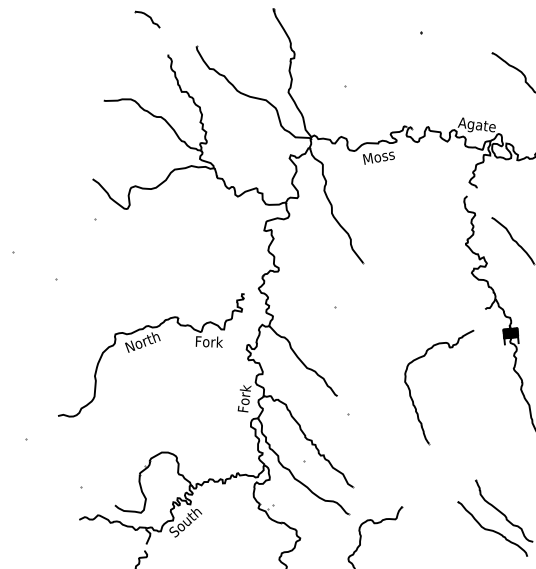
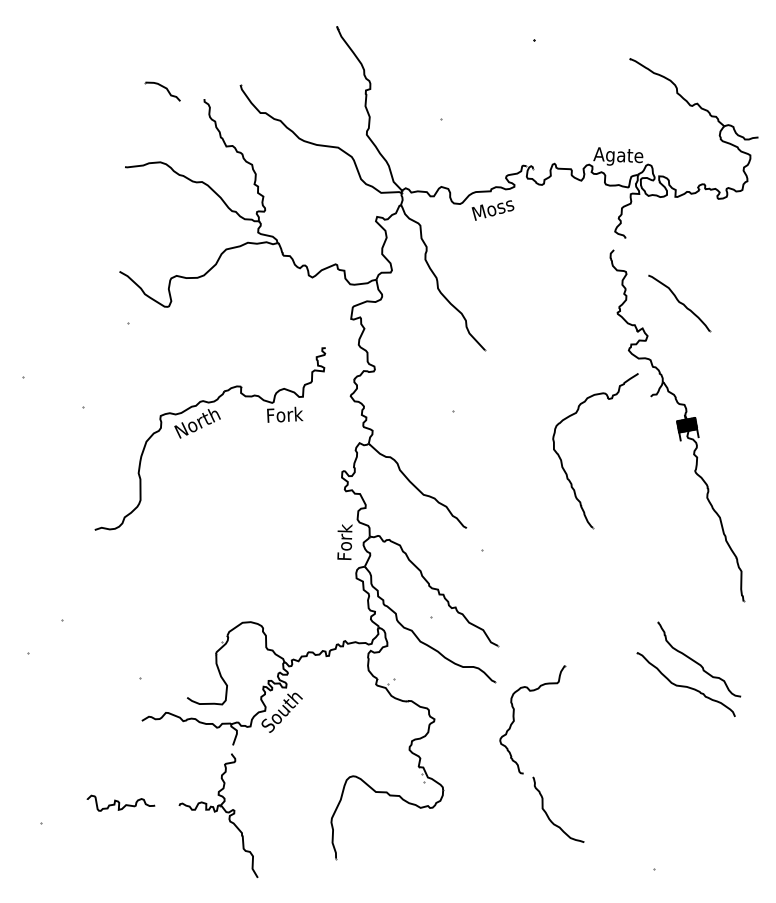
part: (147, 19) -> (162, 91), moved
part: (146, 346) -> (202, 428), moved
part: (410, 390) -> (562, 460), moved

